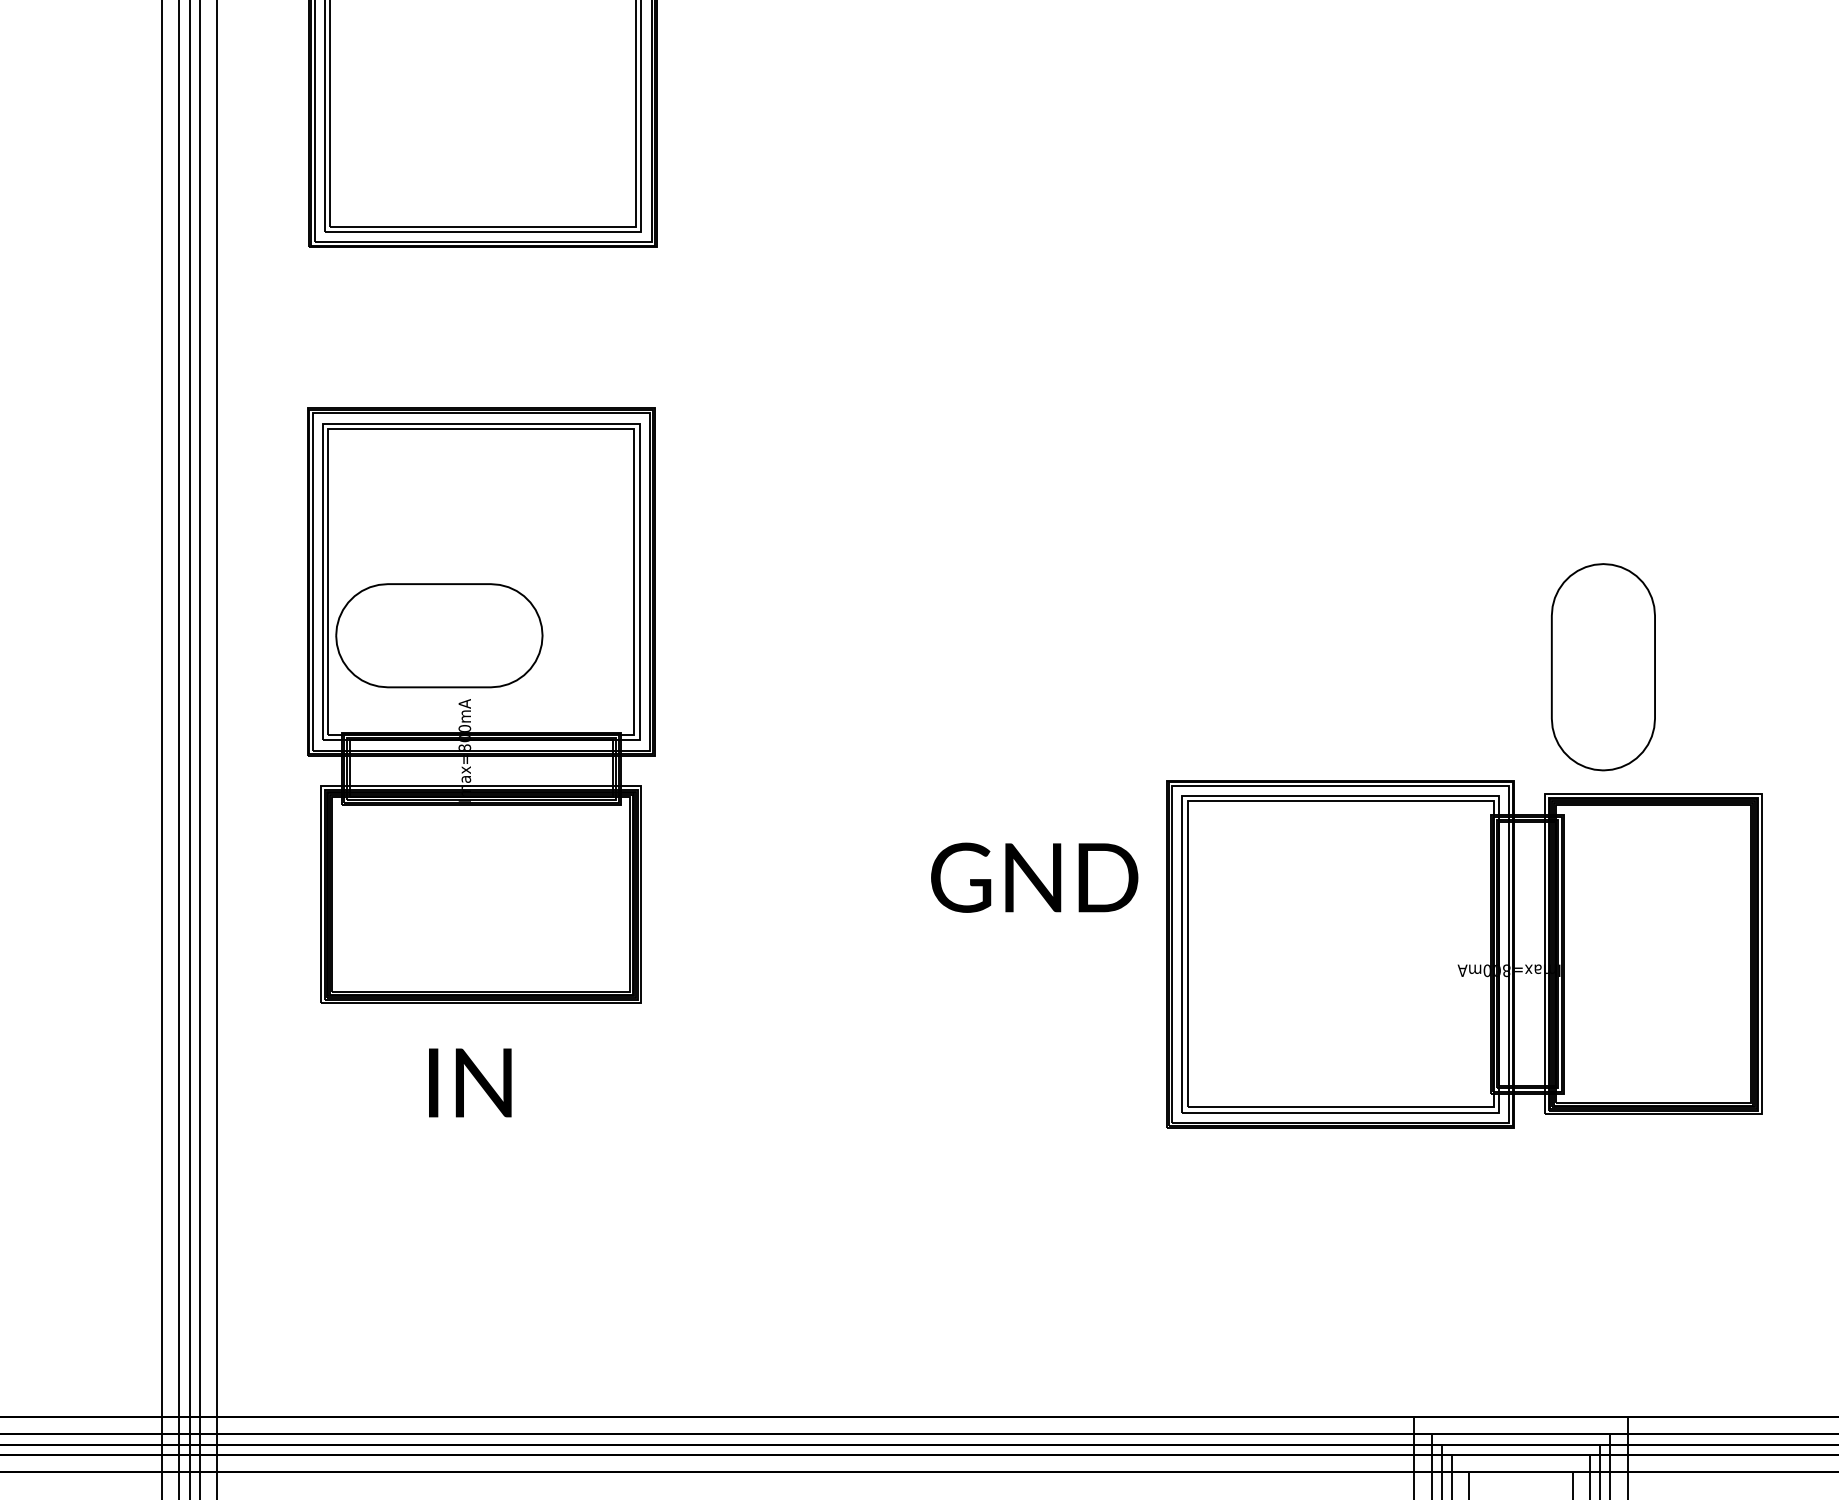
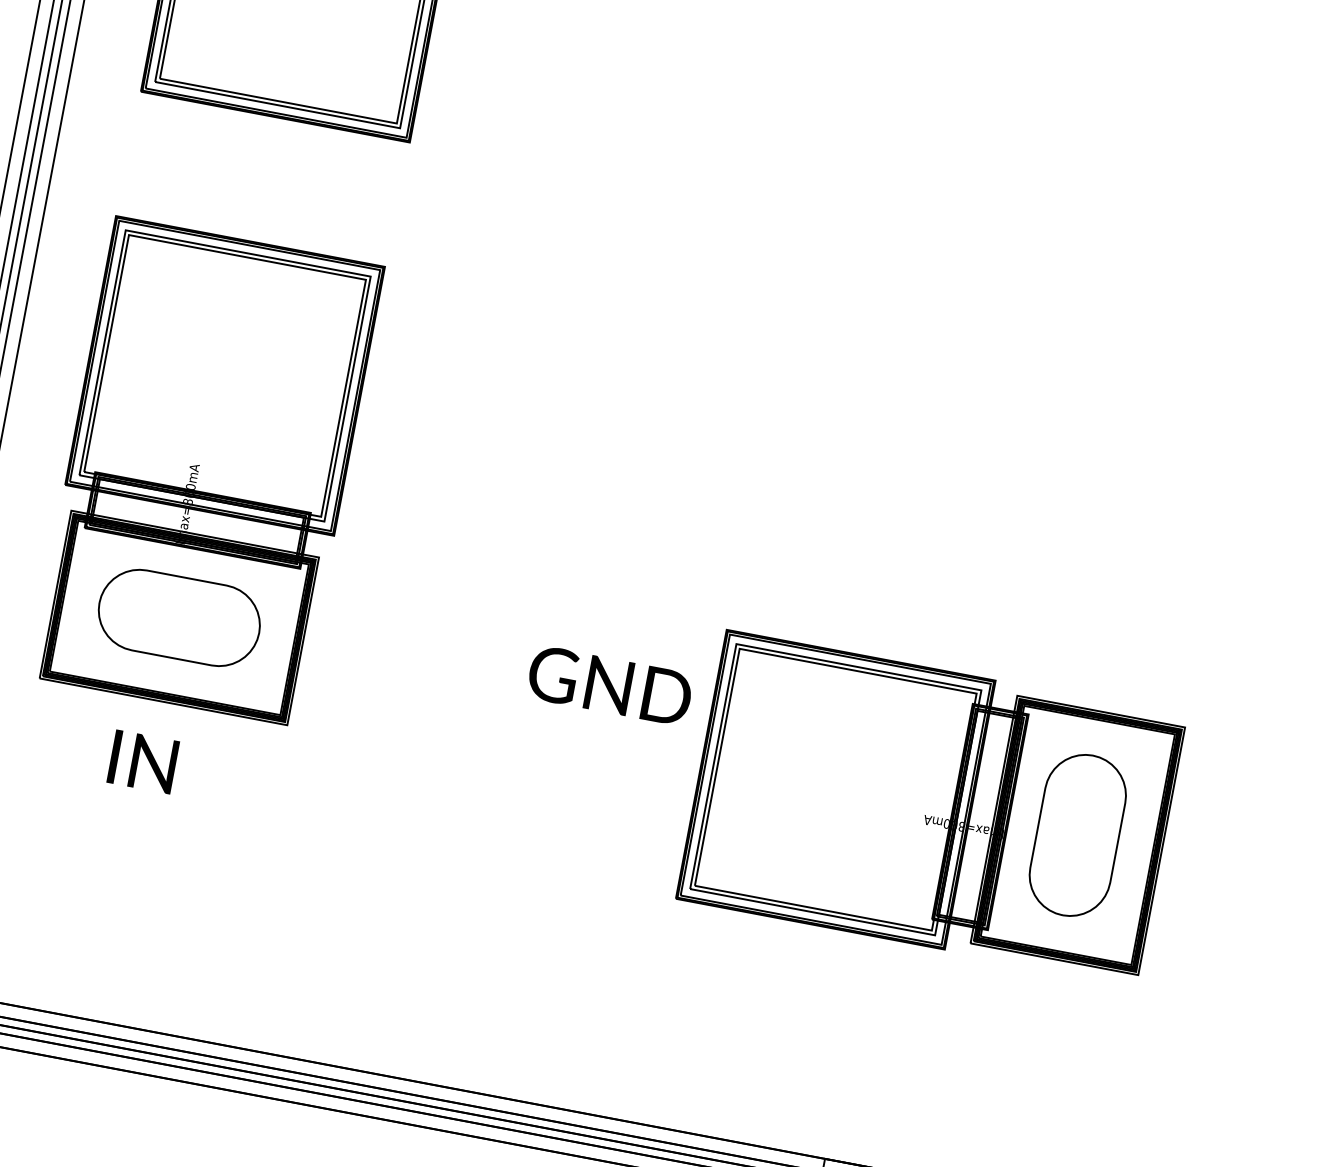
part: (439, 635) -> (179, 617), moved
part: (1603, 667) -> (1077, 835), moved

